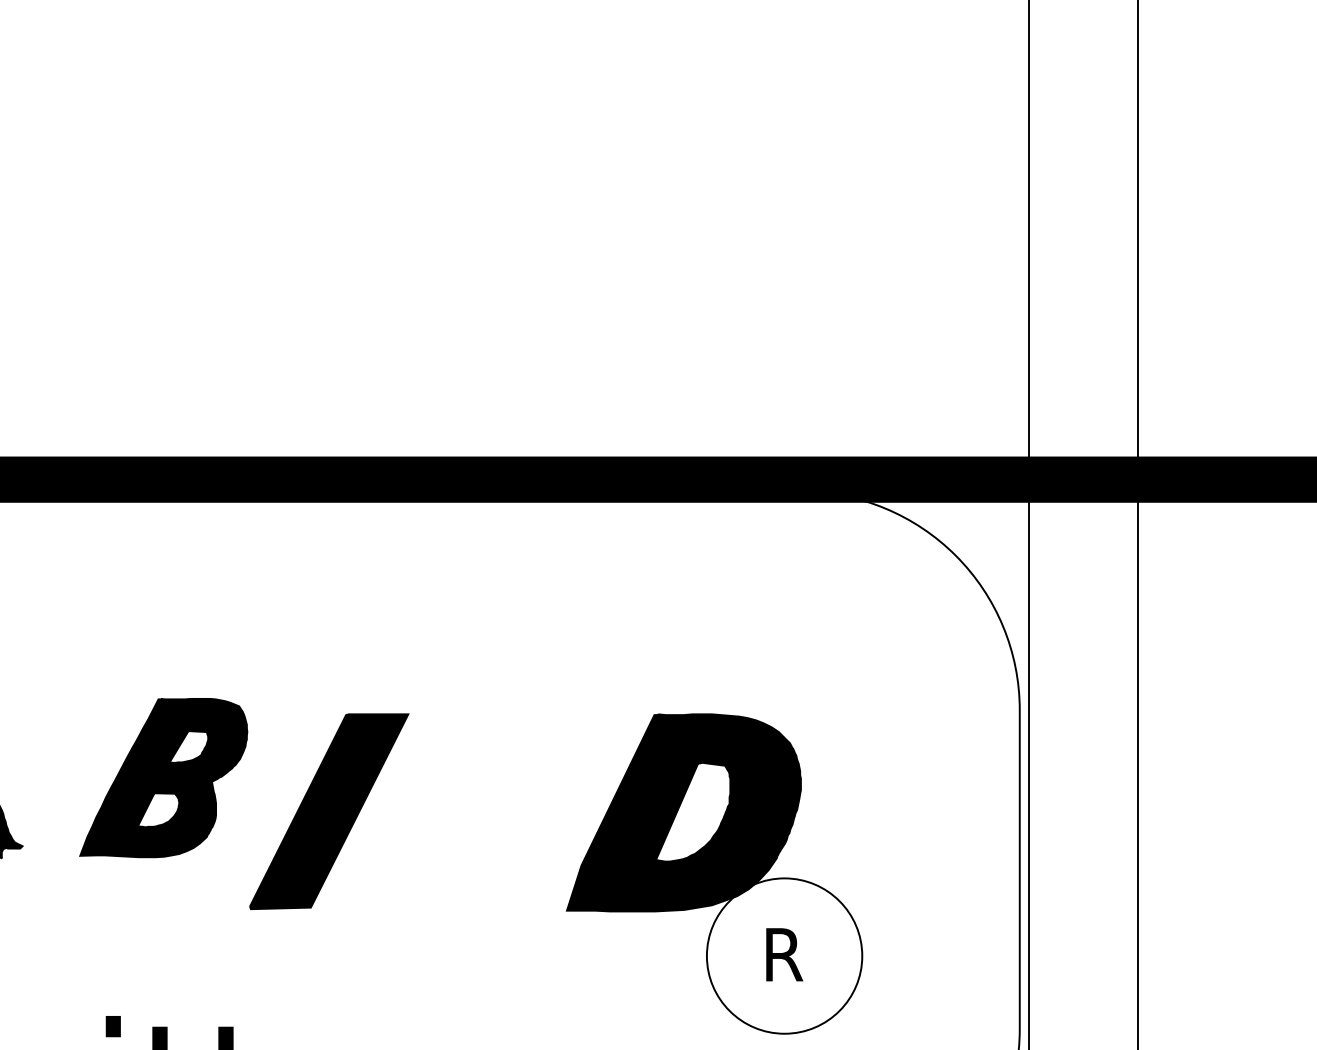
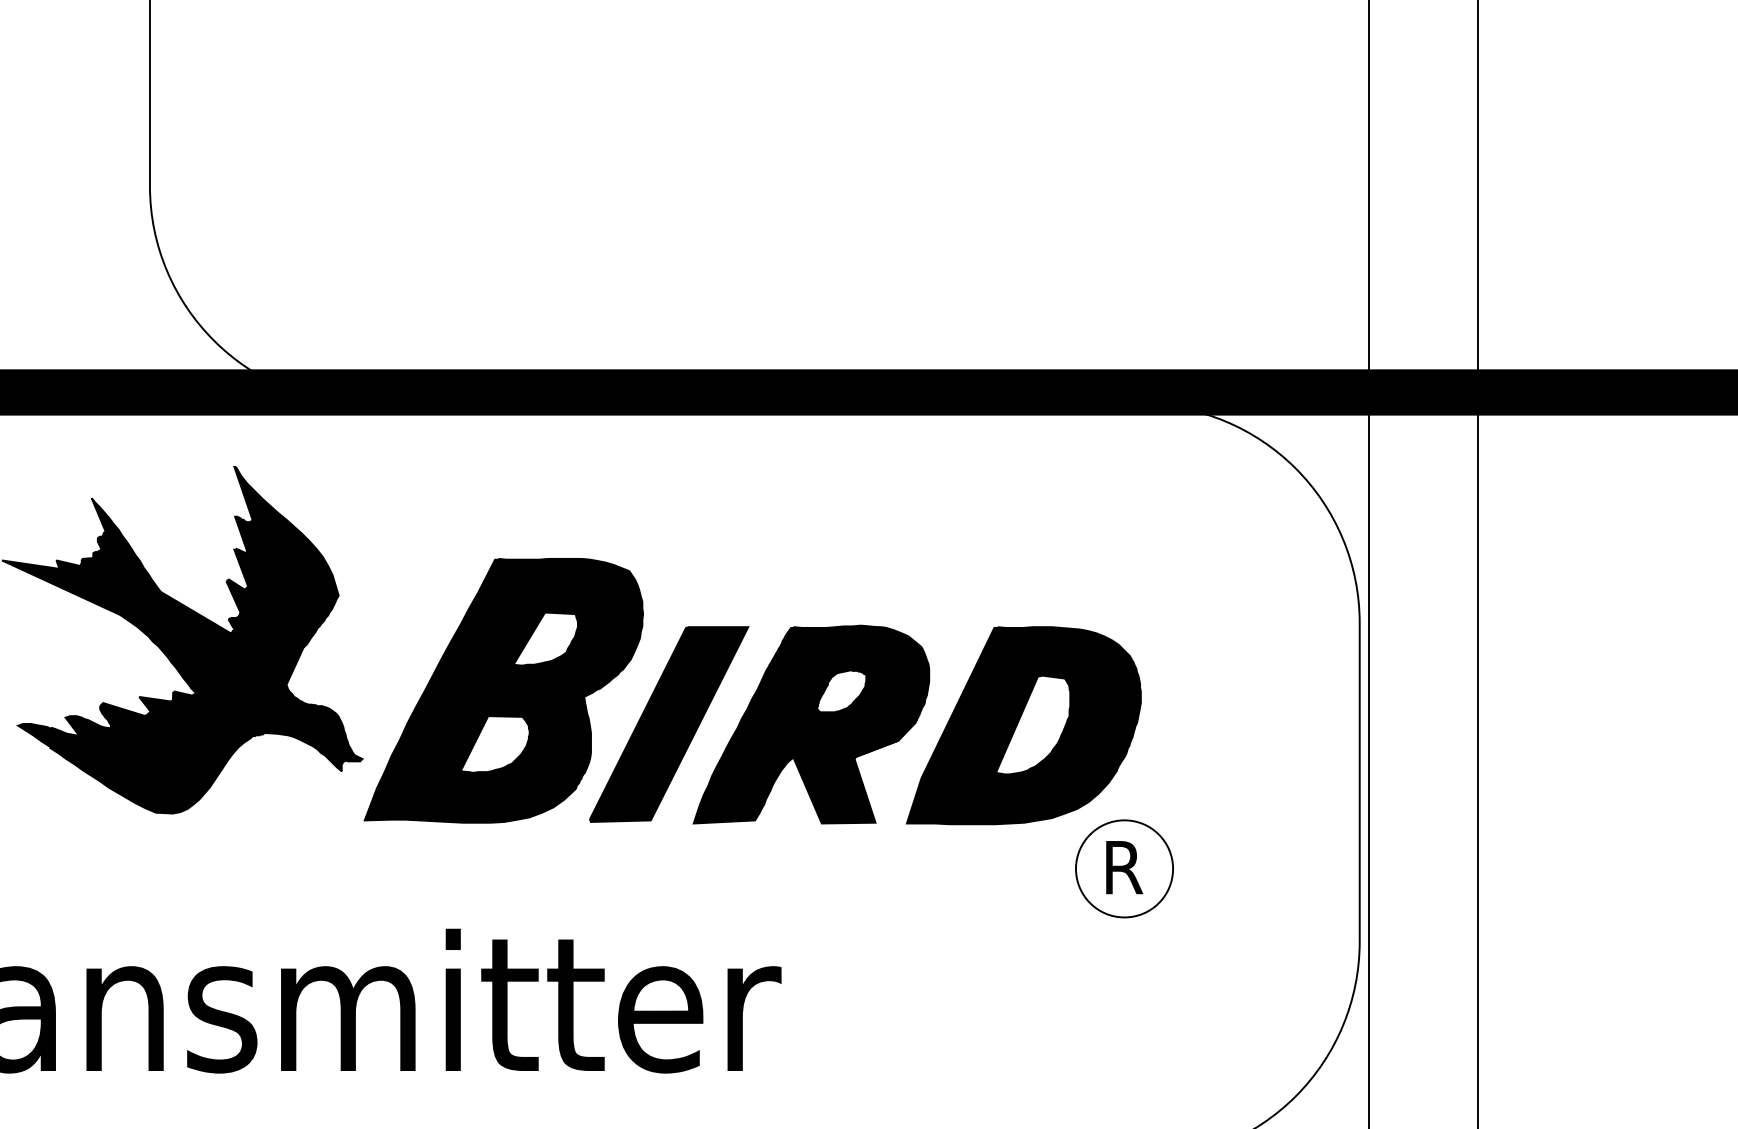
part: (163, 777) -> (503, 690), size x1.67
part: (471, 811) -> (811, 724), added
circle: (784, 955) -> (1124, 868), size x0.62

